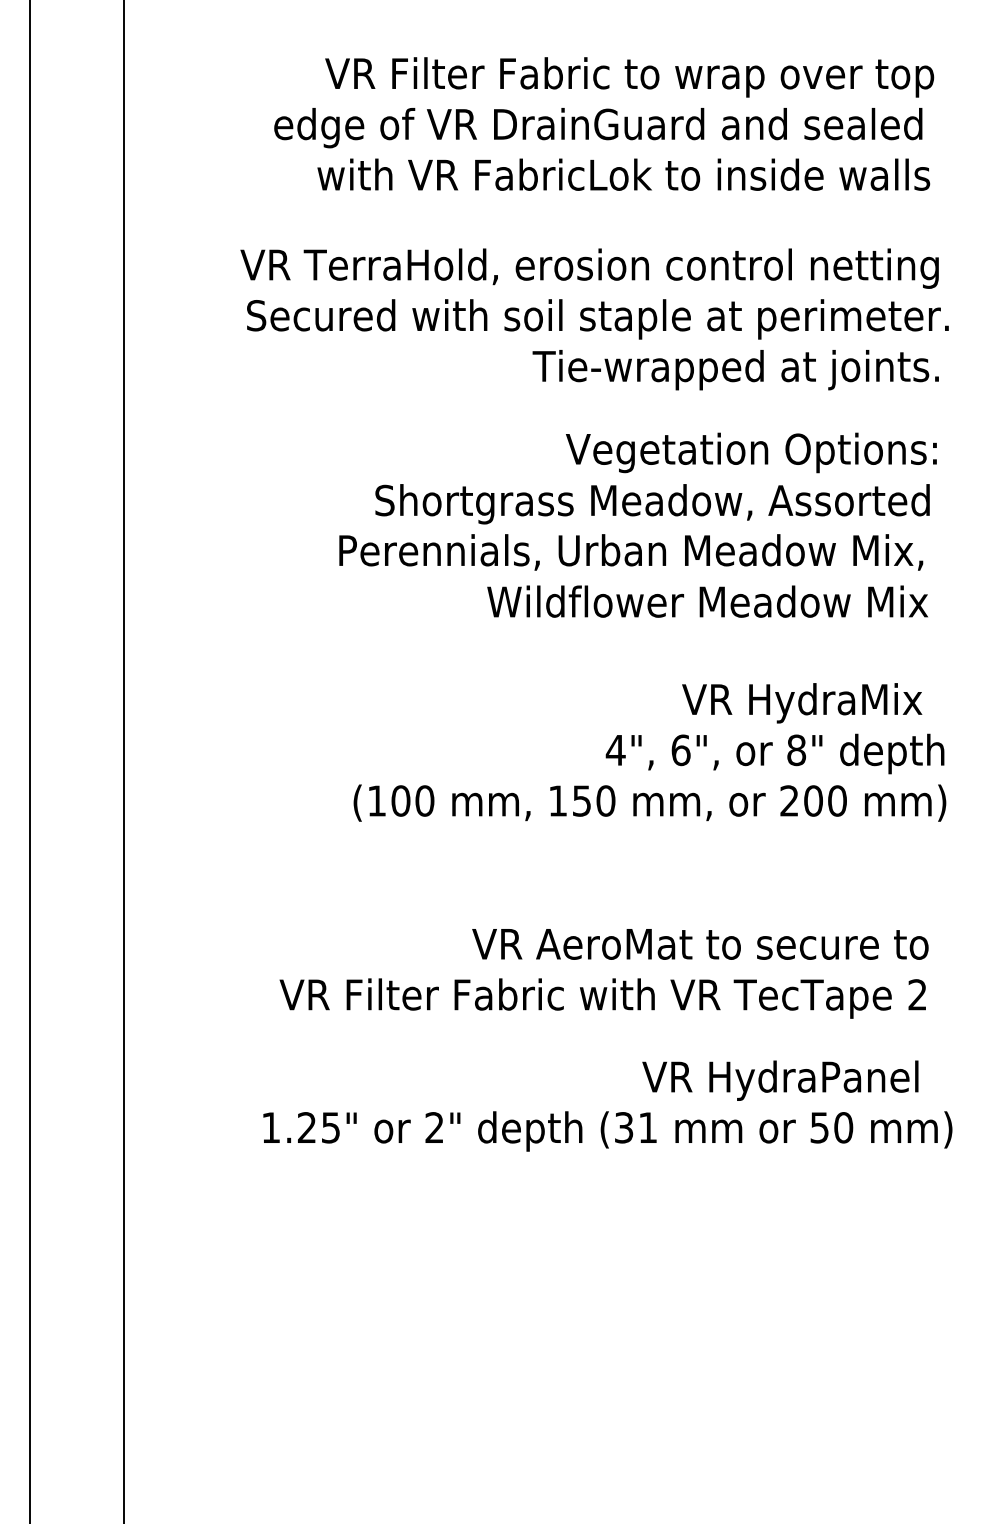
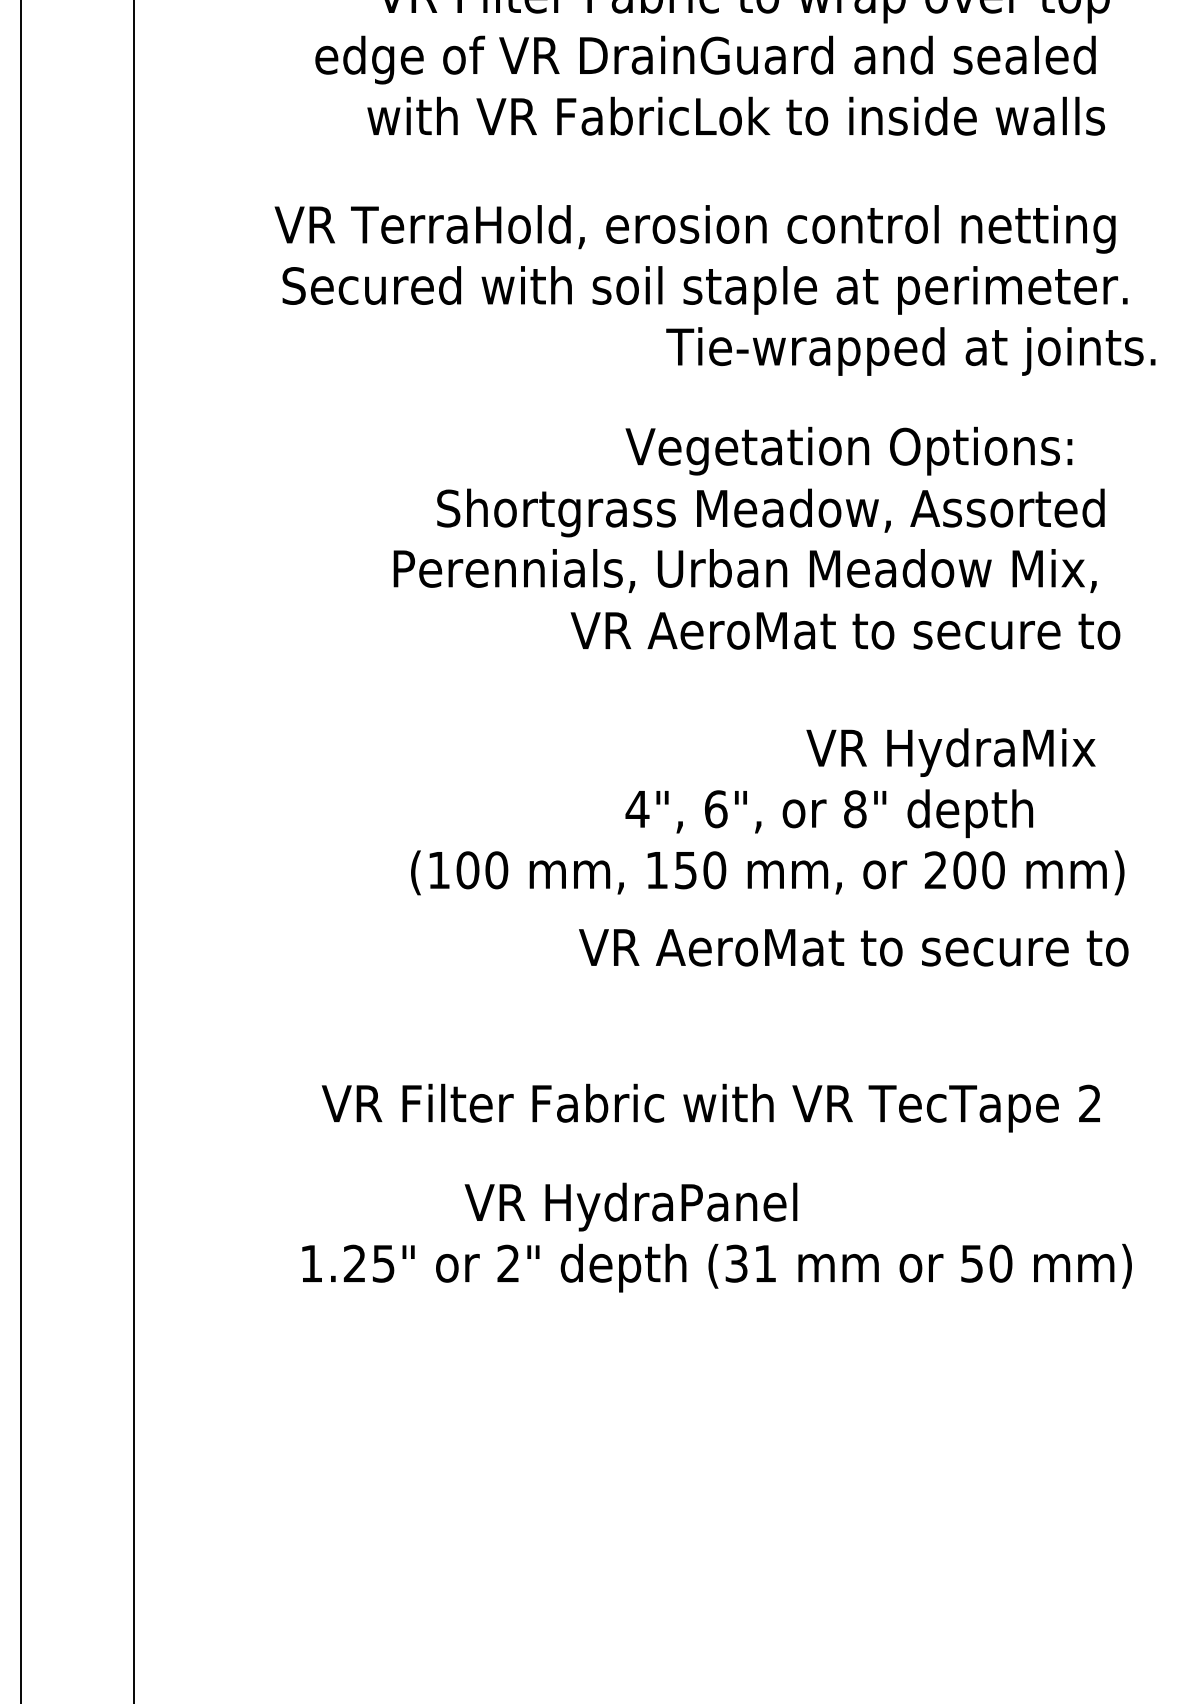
text: (735, 370) -> (910, 351), moved
text: (751, 452) -> (849, 450), moved
text: (714, 601) -> (845, 630), Wildflower Meadow Mix -> VR AeroMat to secure to
text: (774, 753) -> (828, 813), moved
text: (700, 944) -> (853, 947), moved
text: (780, 1080) -> (631, 1206), moved

